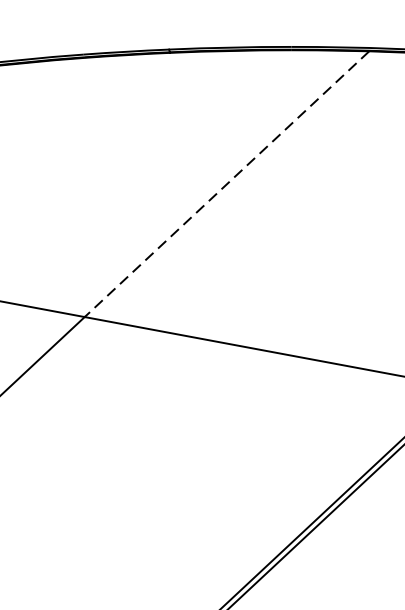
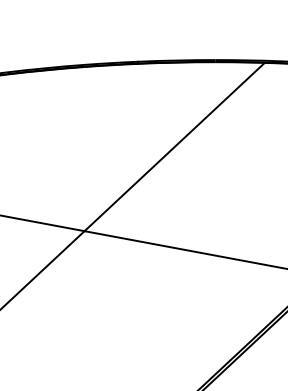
line: (226, 184) -> (174, 147), dashed -> solid

